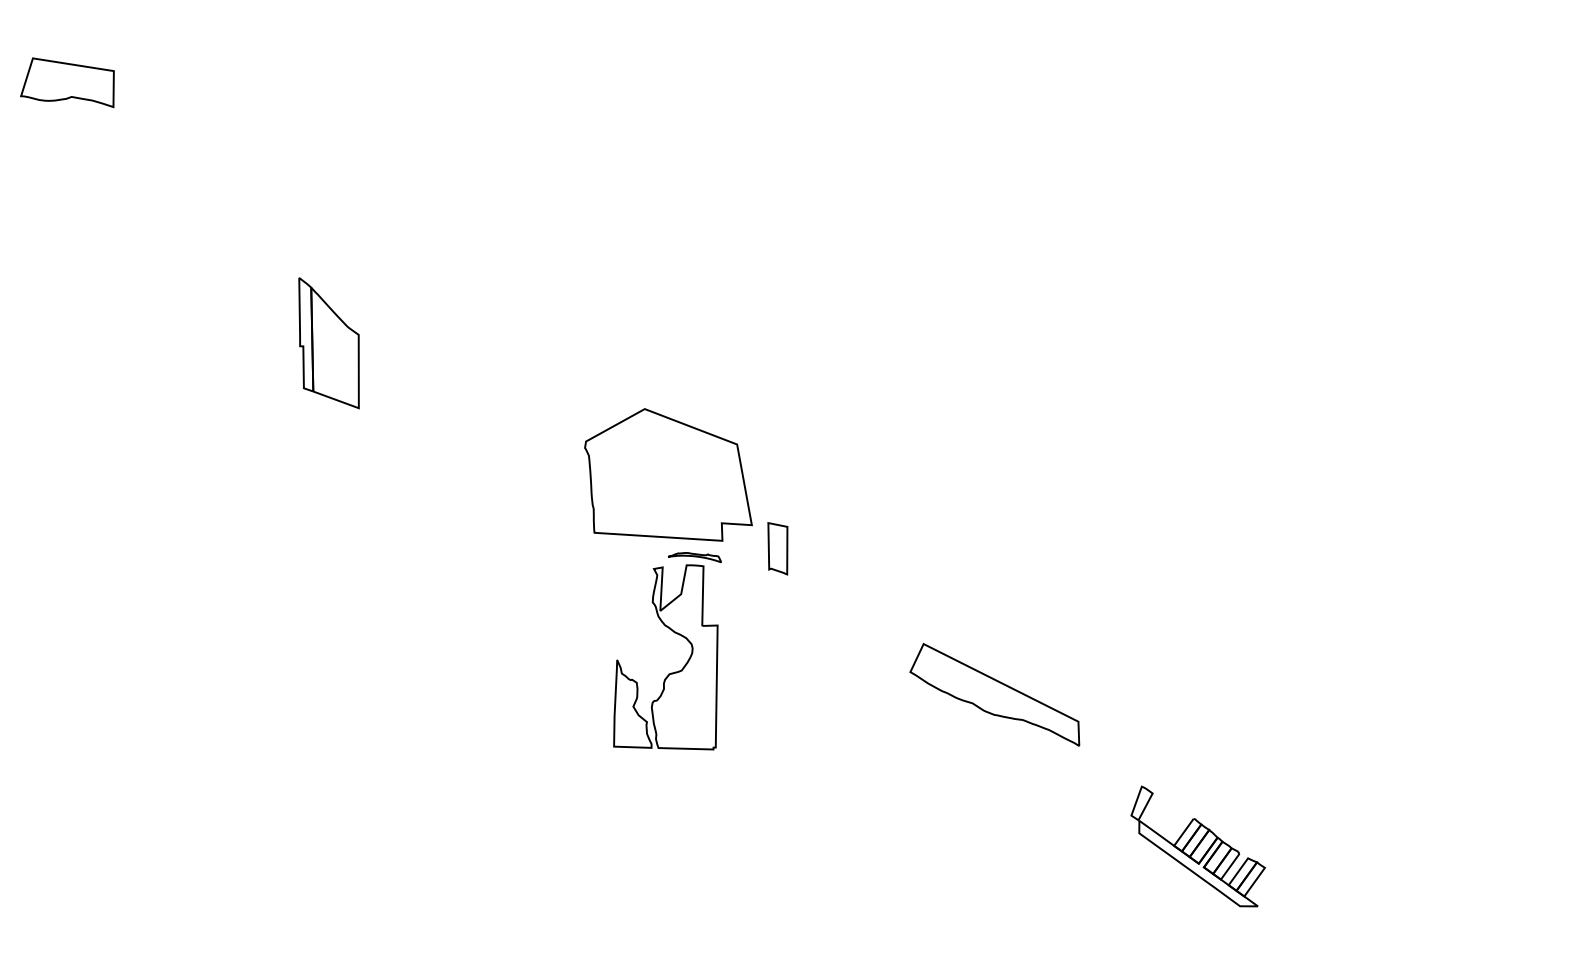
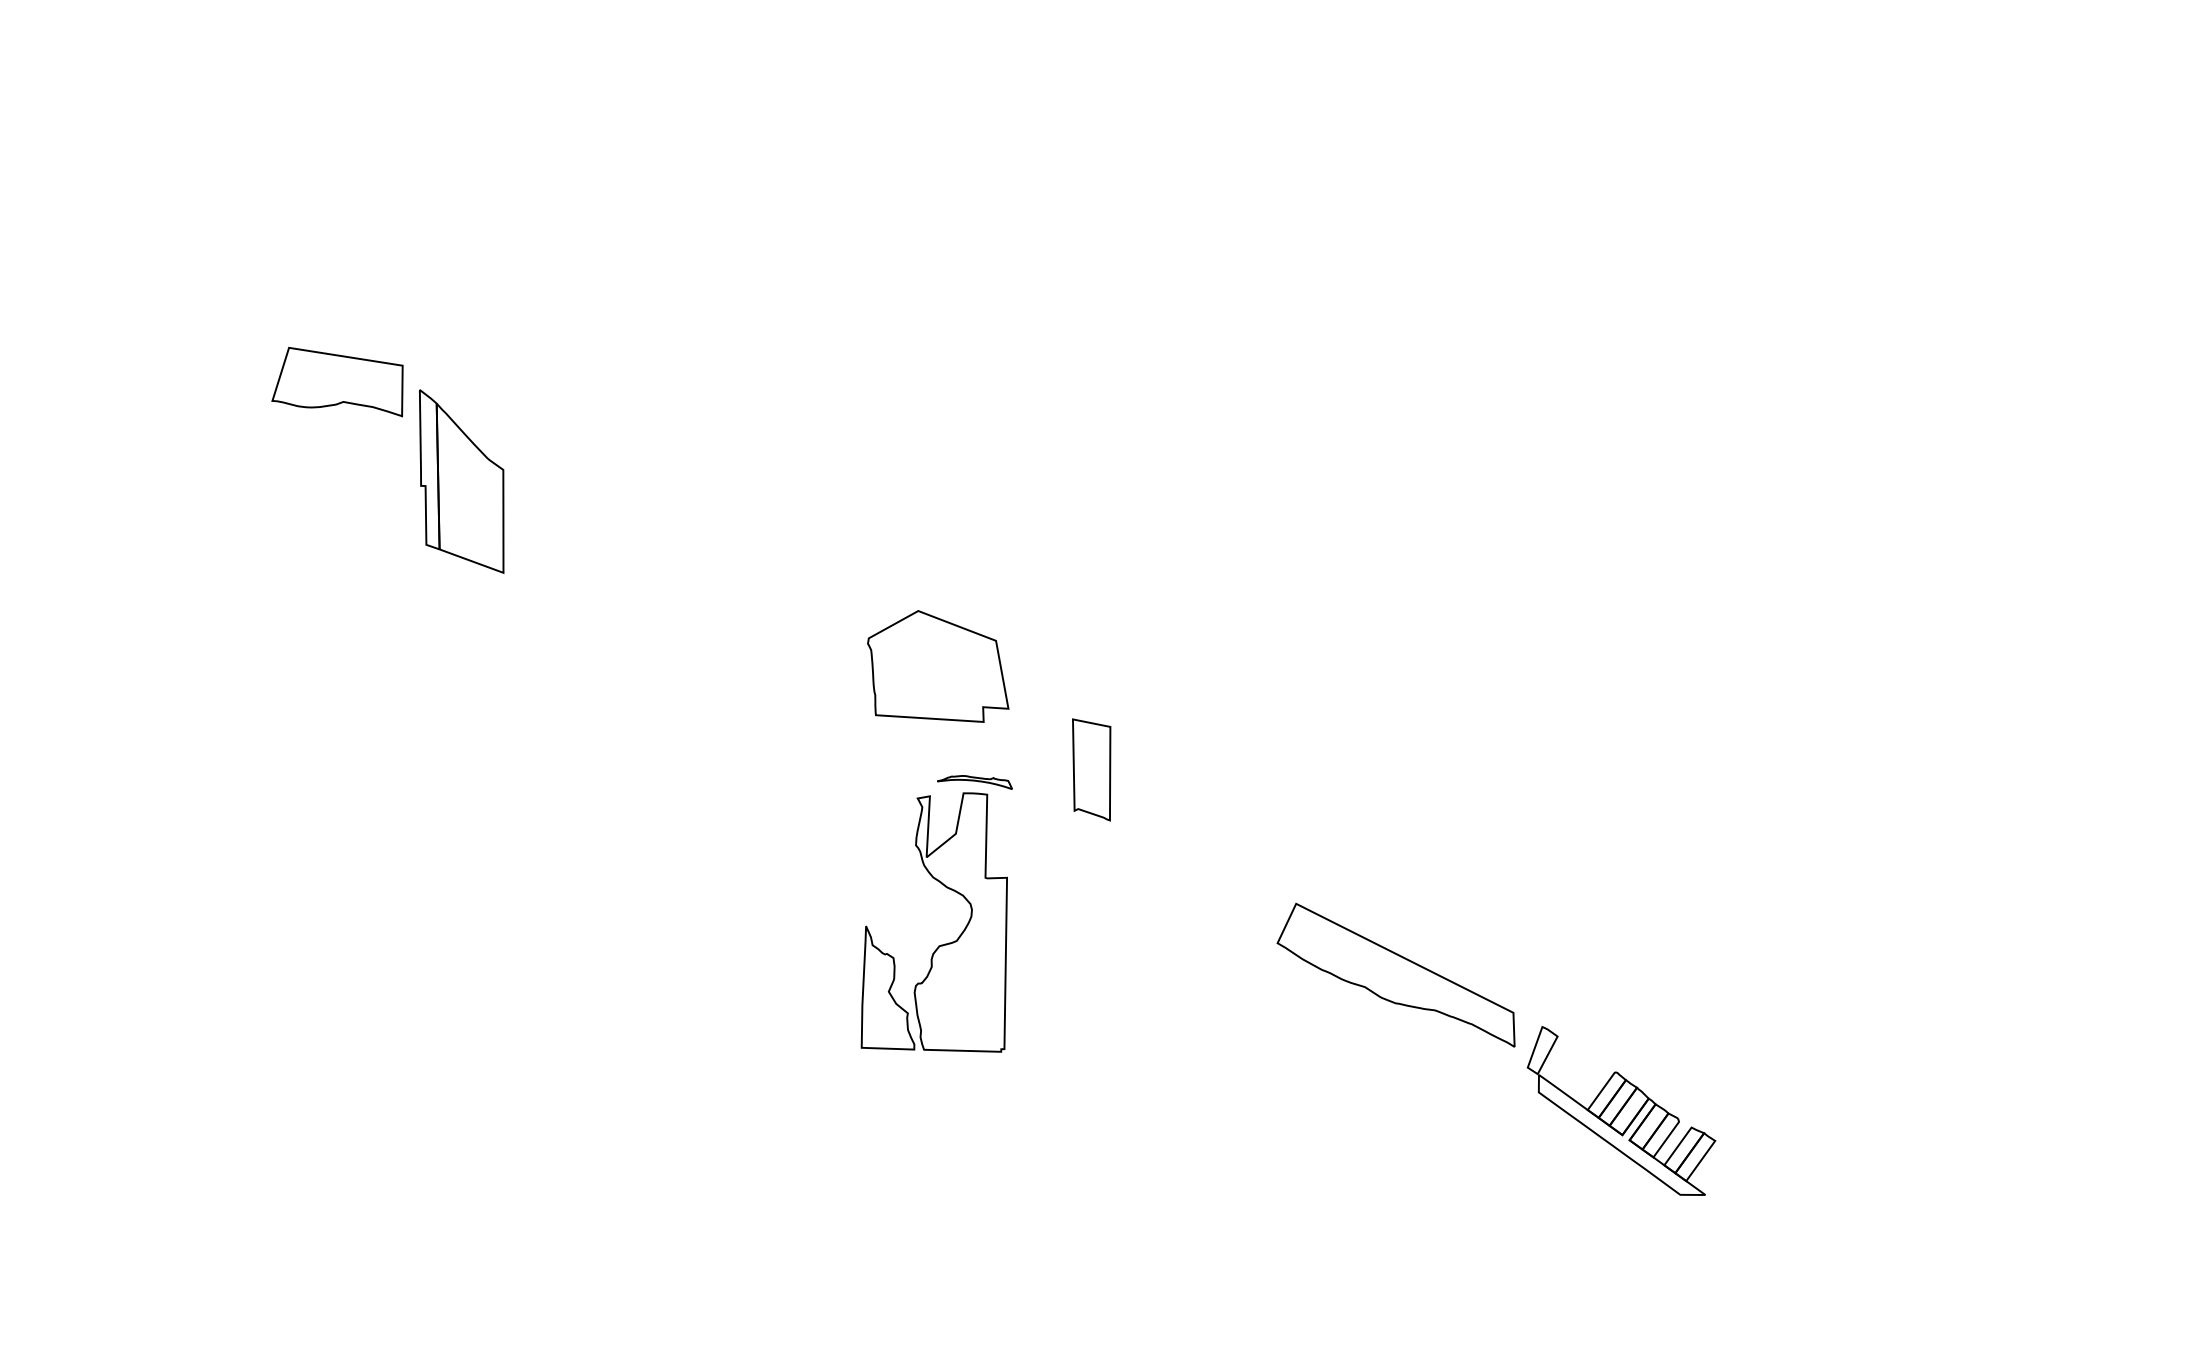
part: (67, 82) -> (337, 381), moved
part: (668, 474) -> (938, 666), size x0.6
part: (777, 549) -> (1091, 770), size x1.4
part: (1198, 846) -> (1621, 1110), moved

